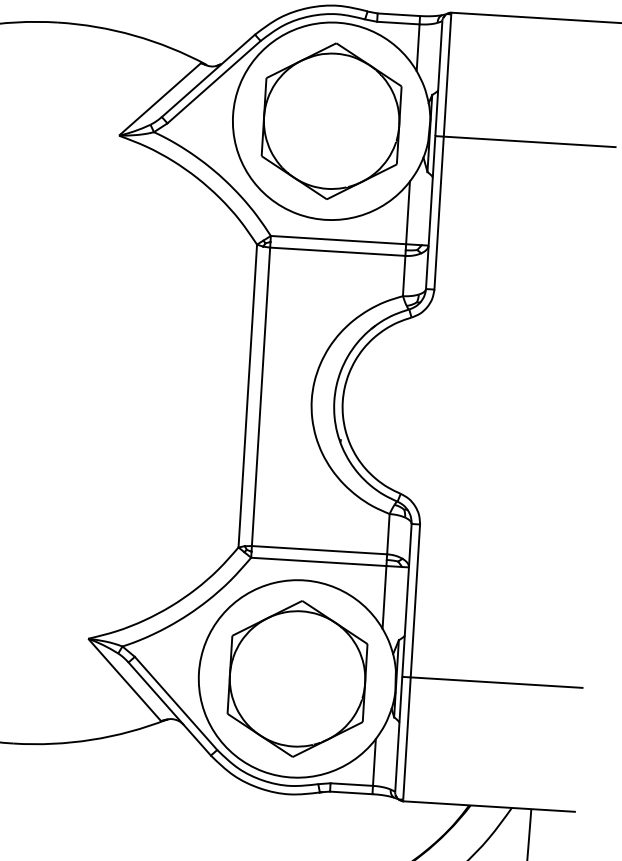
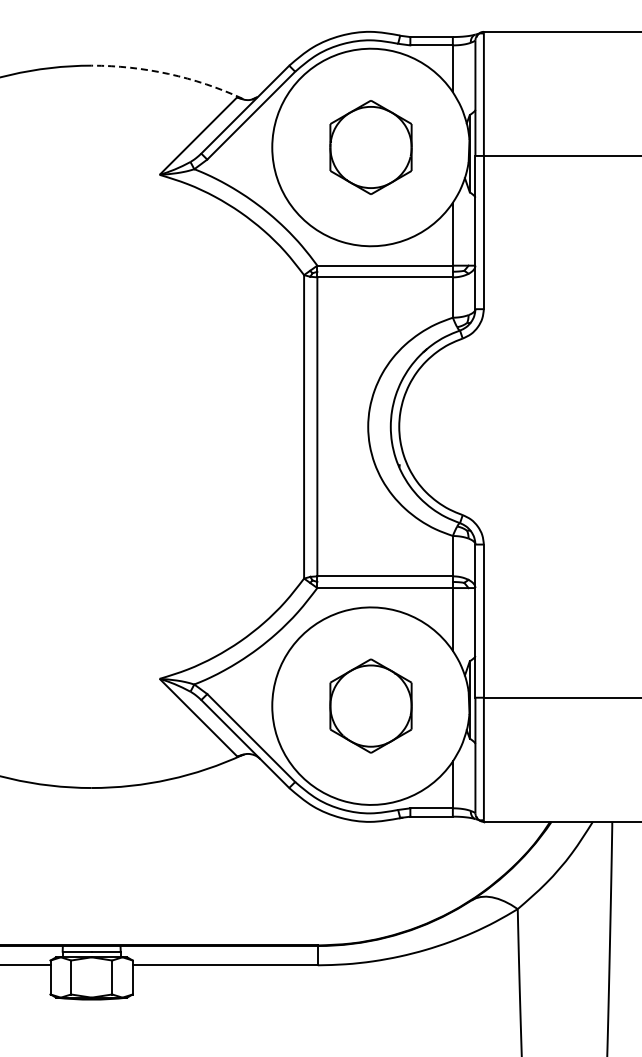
arc: (133, 36) -> (168, 74), solid -> dashed
part: (331, 121) -> (370, 147), size x0.6
part: (297, 678) -> (370, 705), size x0.6

